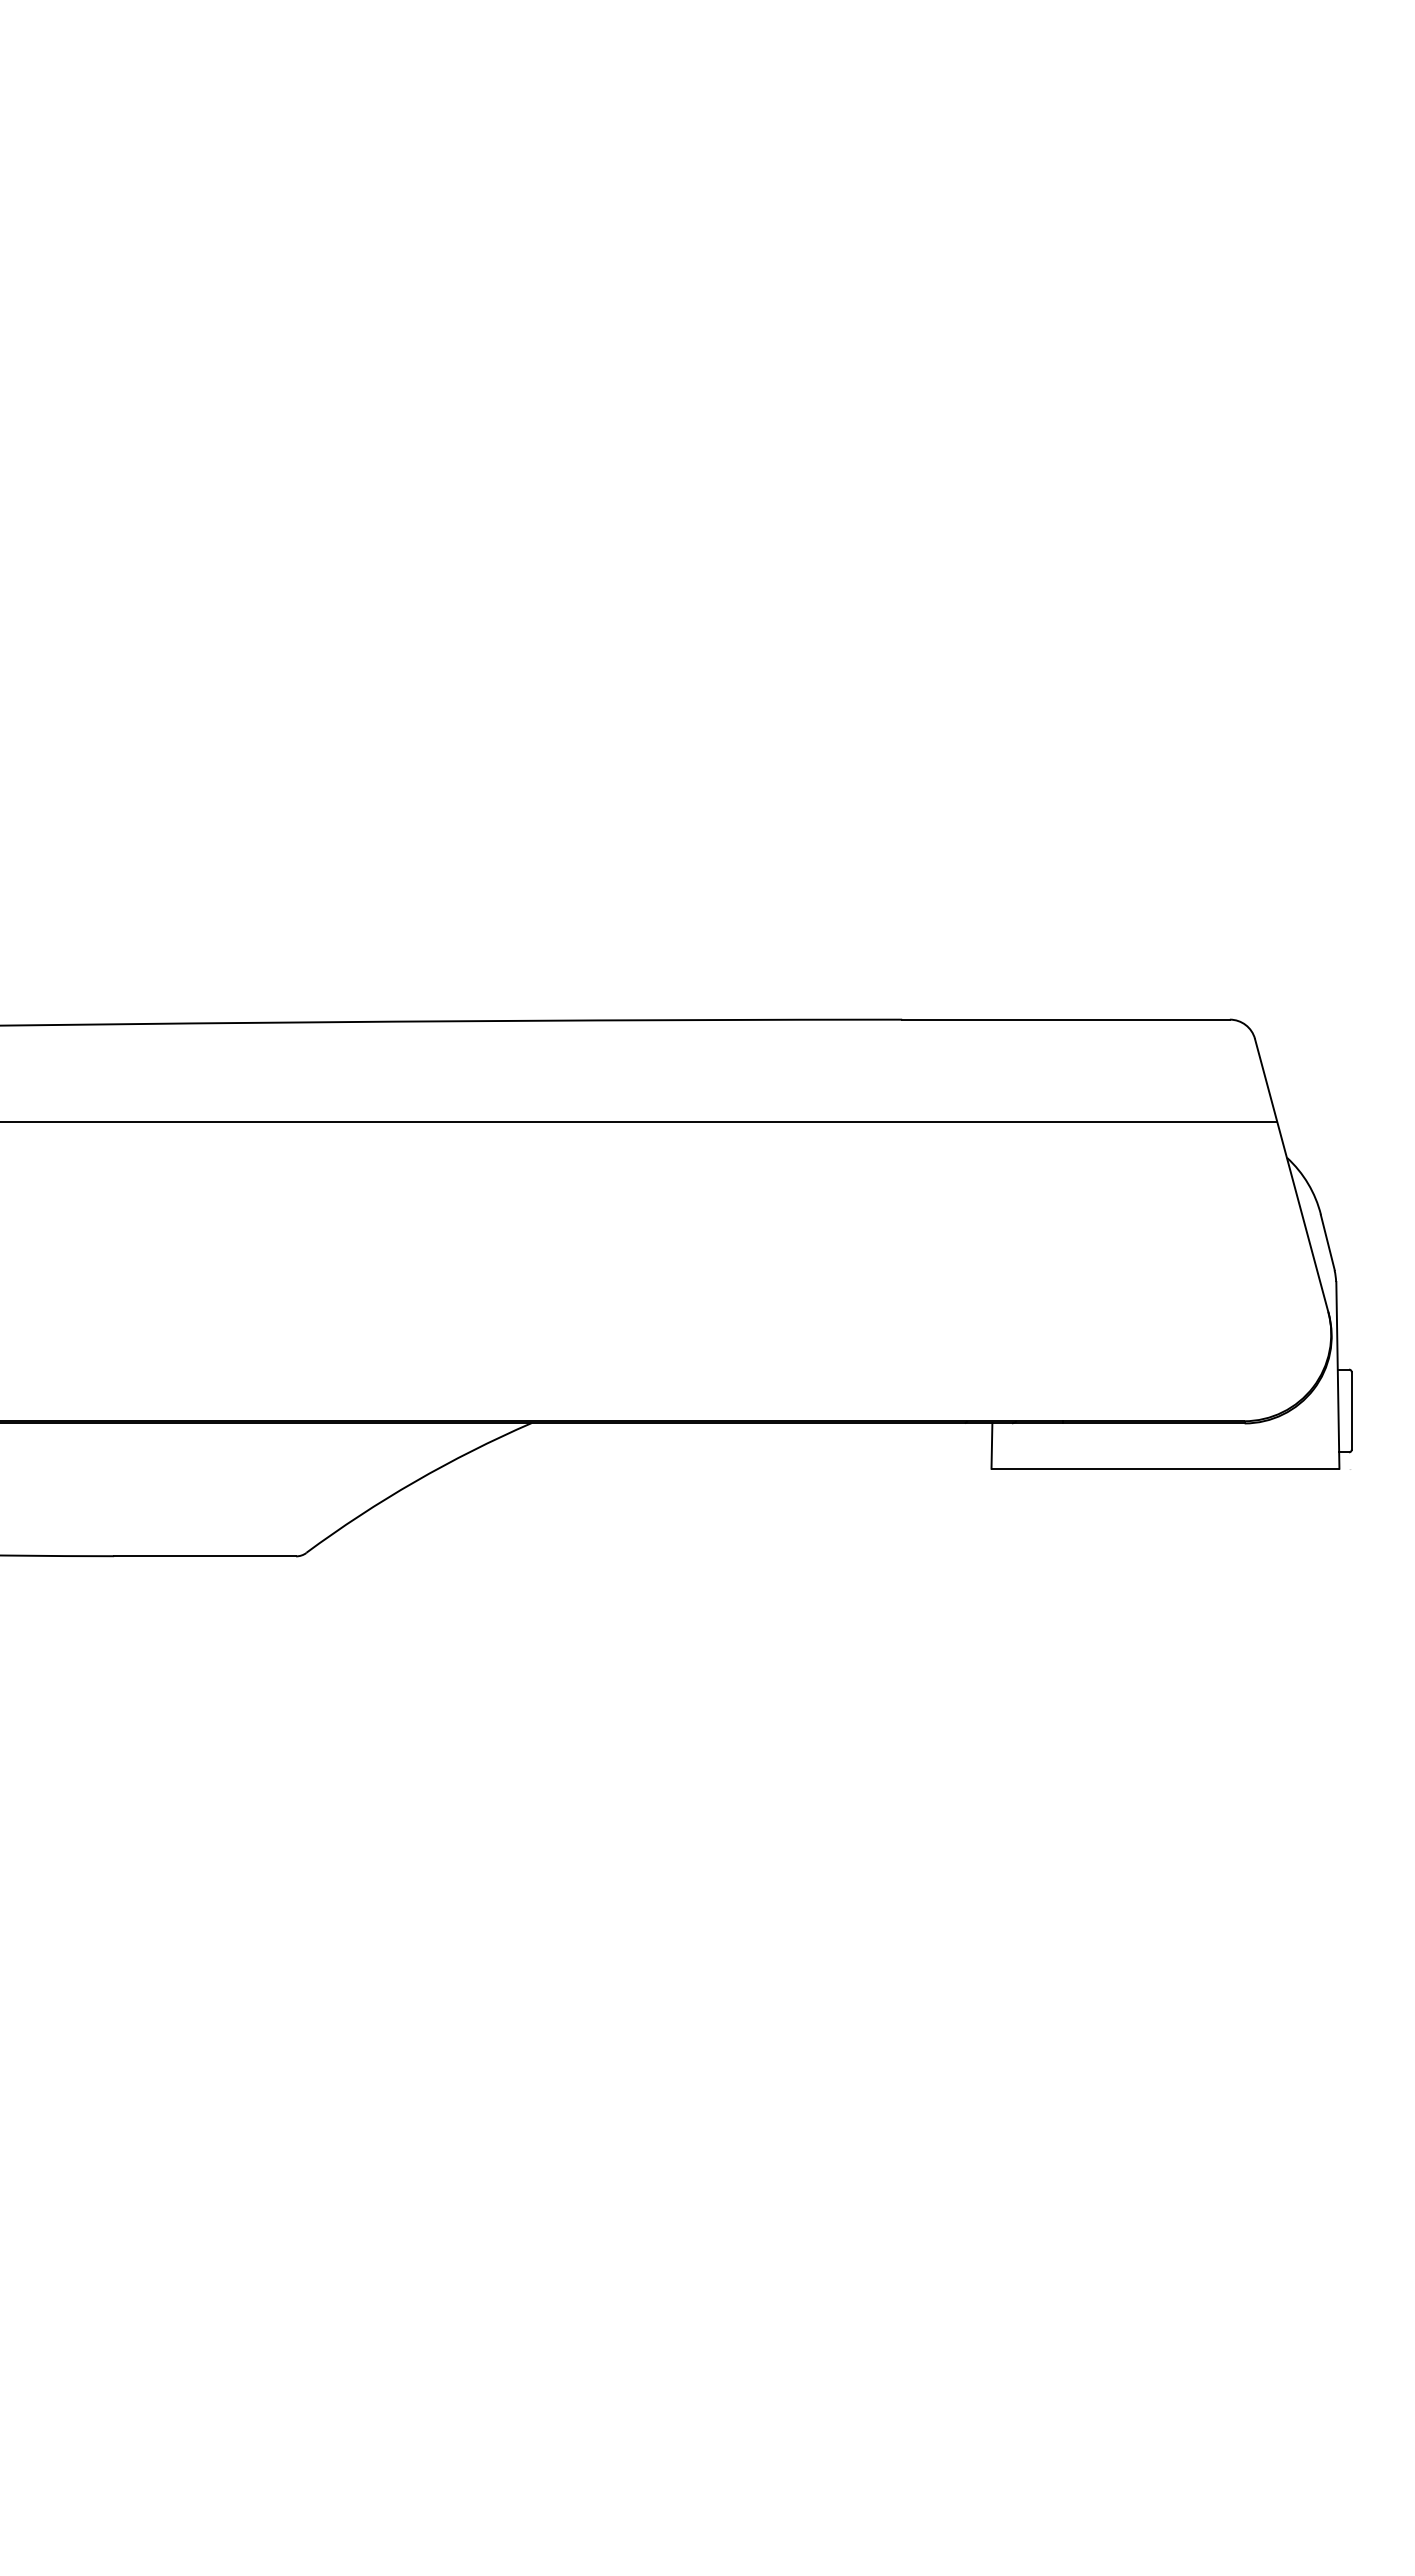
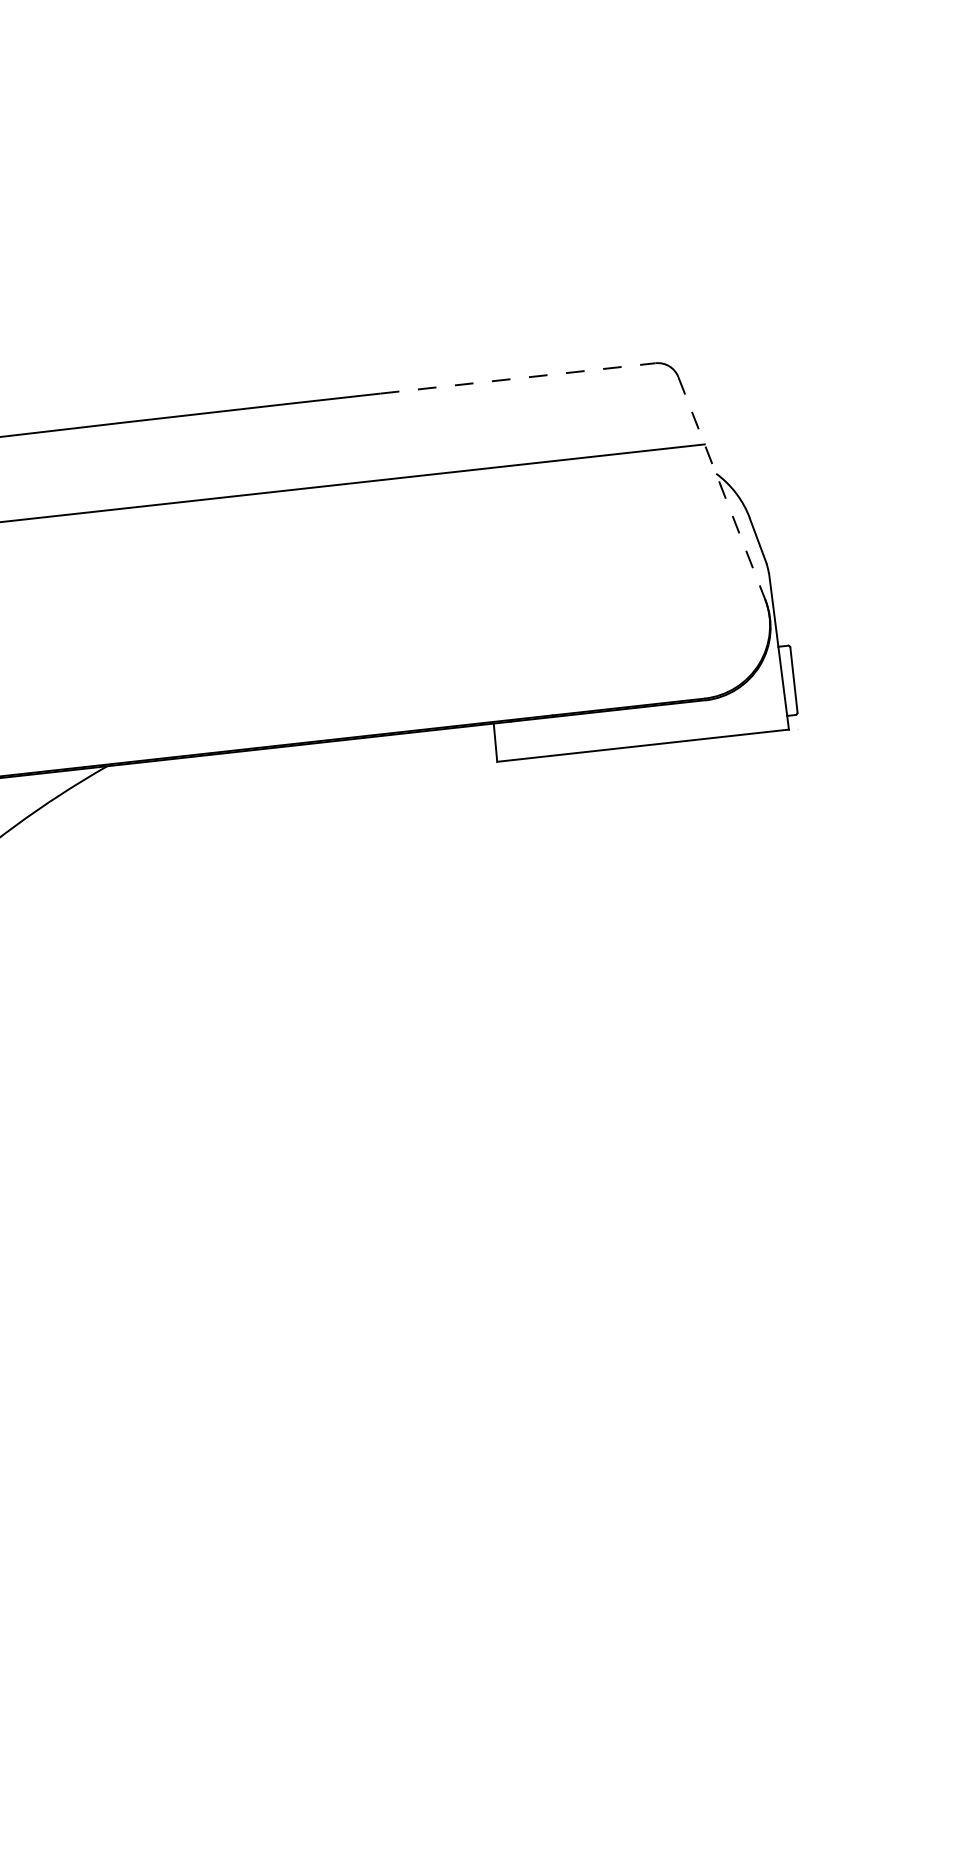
line: (1066, 1019) -> (518, 378), solid -> dashed
line: (1292, 1176) -> (722, 488), solid -> dashed

